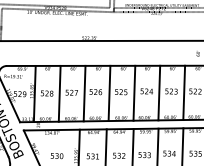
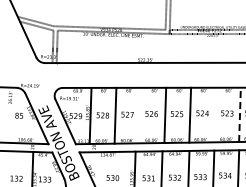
line: (158, 92) -> (214, 114), removed
line: (184, 92) -> (240, 114), solid -> dashed
line: (84, 93) -> (140, 115), removed

